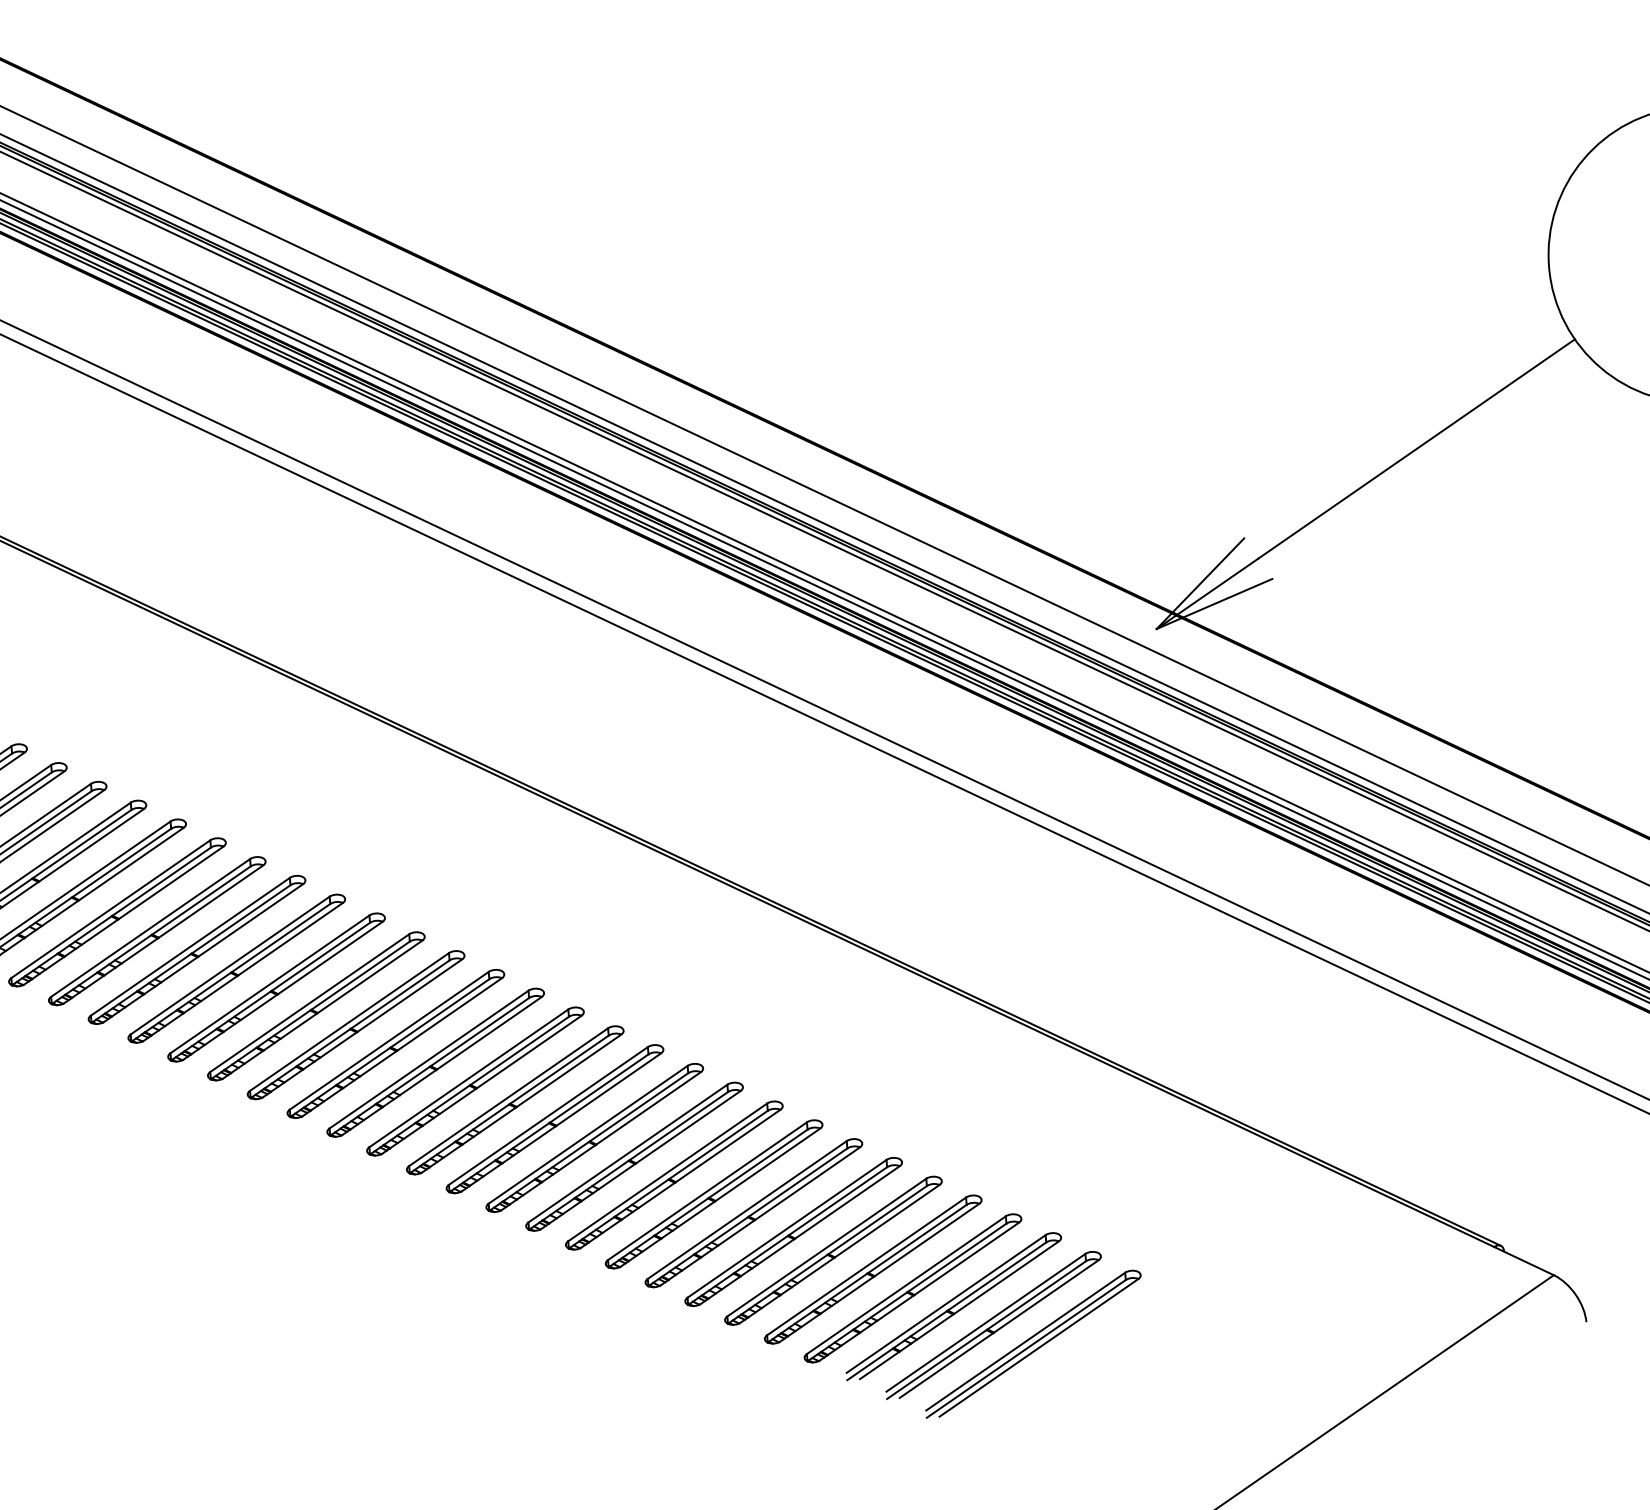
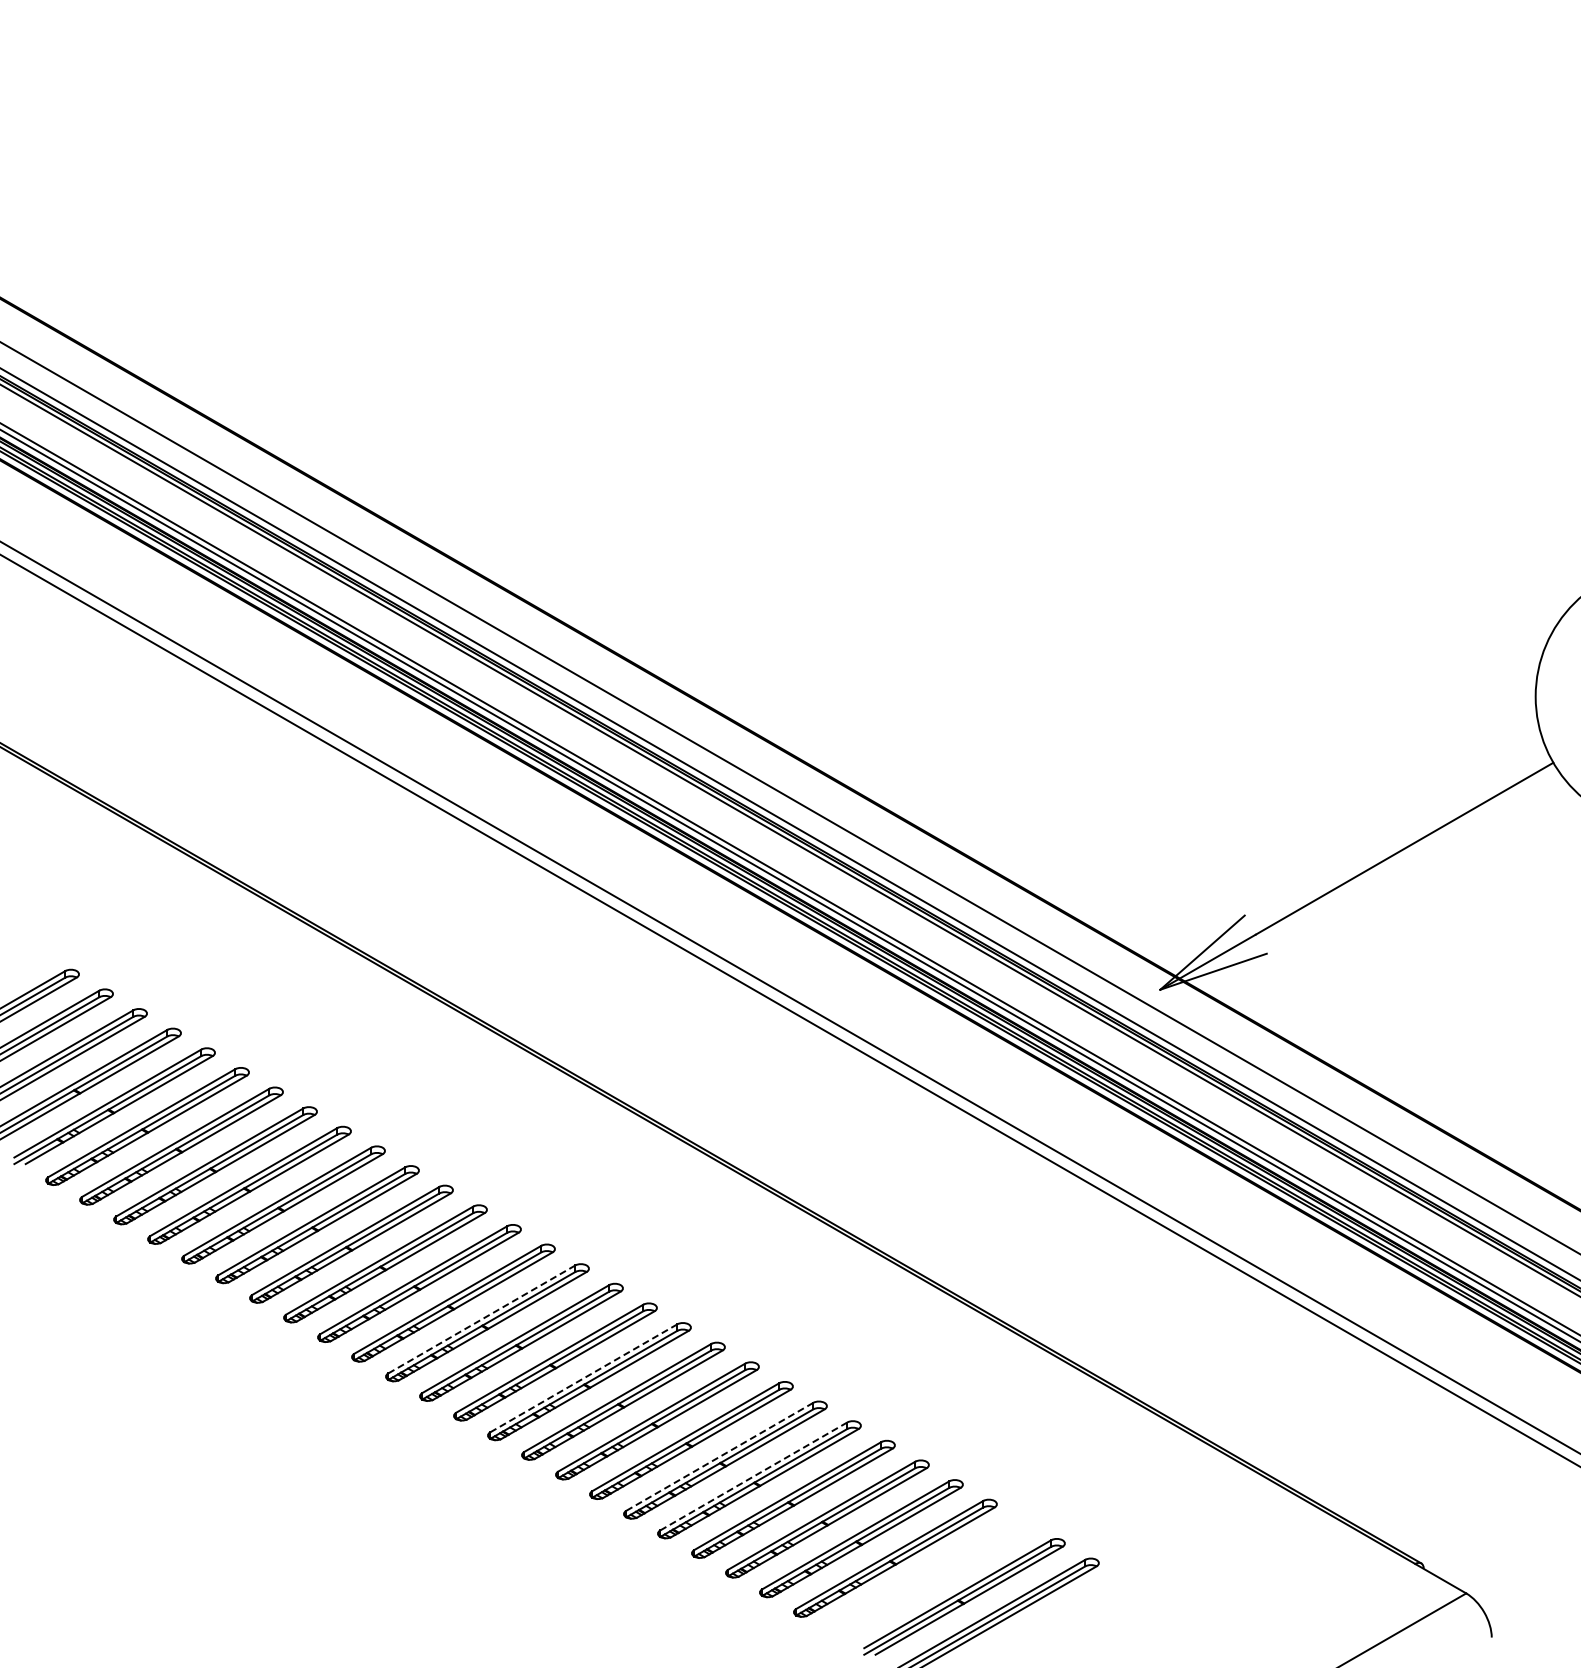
line: (428, 1059) -> (481, 1319), solid -> dashed
line: (548, 1116) -> (583, 1378), solid -> dashed
line: (707, 1190) -> (719, 1456), solid -> dashed
line: (746, 1210) -> (753, 1476), solid -> dashed
part: (953, 1306) -> (930, 1577), removed

